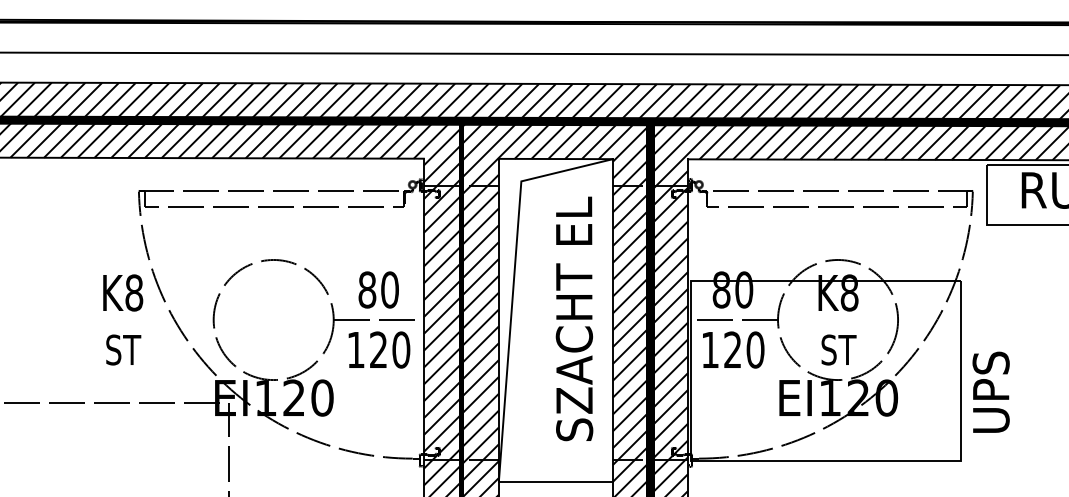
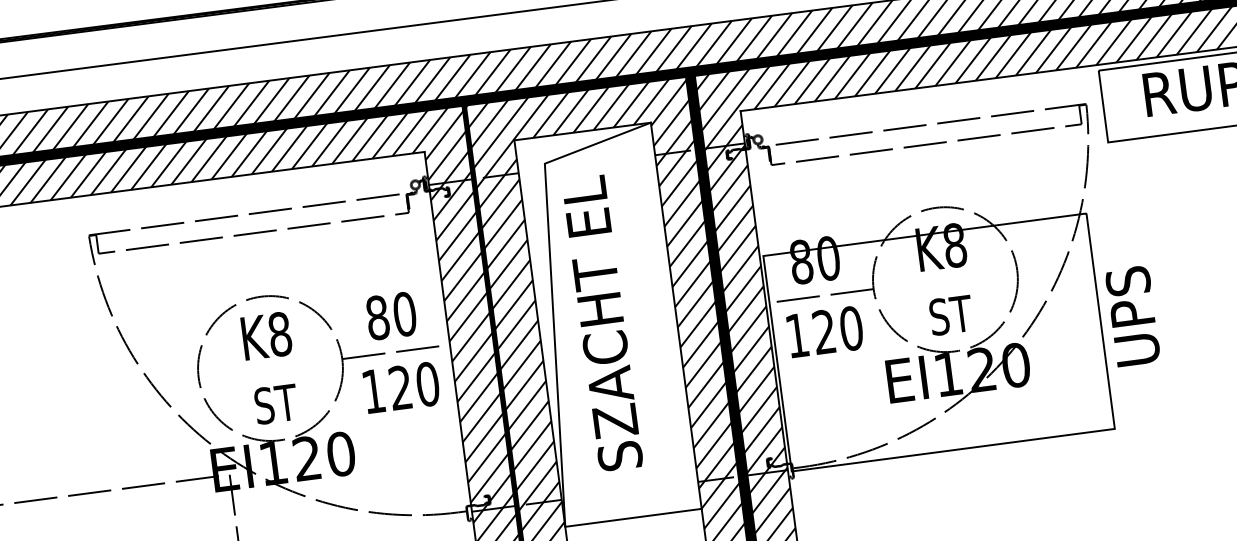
text: (574, 318) -> (602, 322), moved
text: (123, 319) -> (271, 367), moved
text: (990, 391) -> (1131, 315), moved

